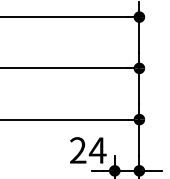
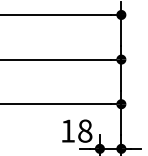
text: (87, 149) -> (76, 130), 24 -> 18

